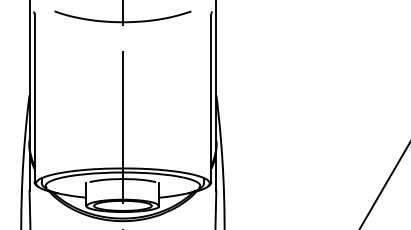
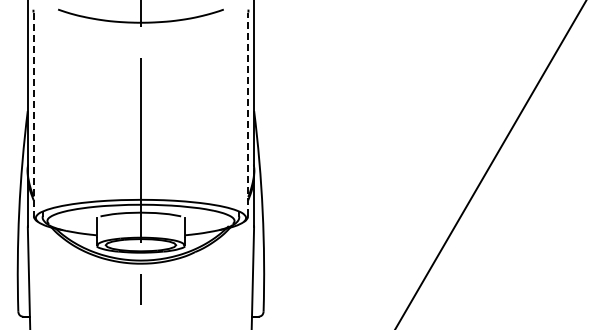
line: (34, 97) -> (33, 114), solid -> dashed
line: (210, 97) -> (247, 114), solid -> dashed

